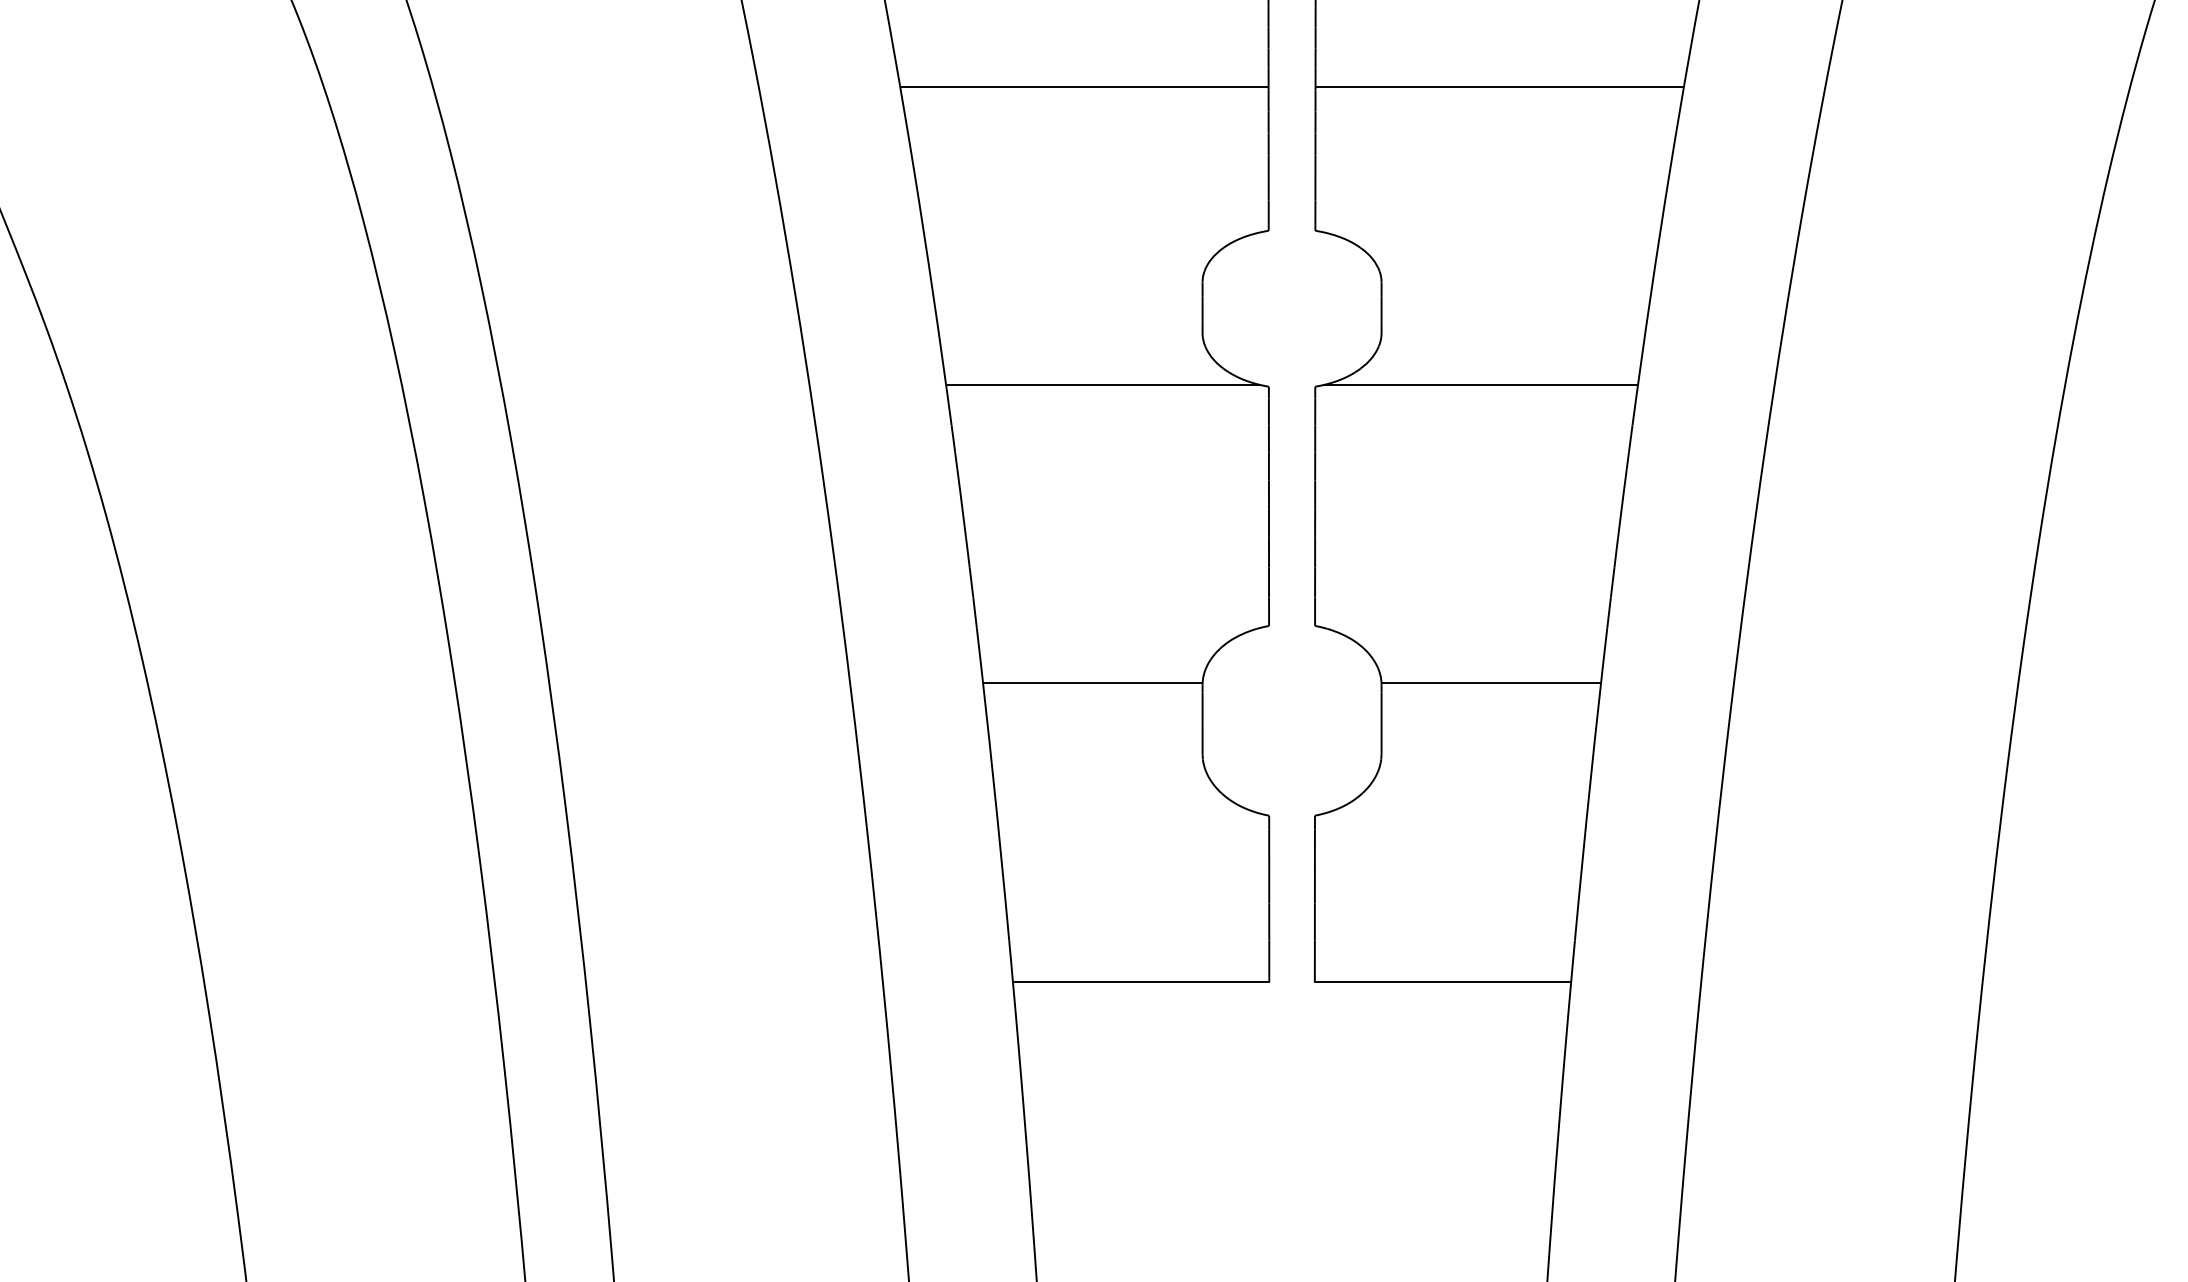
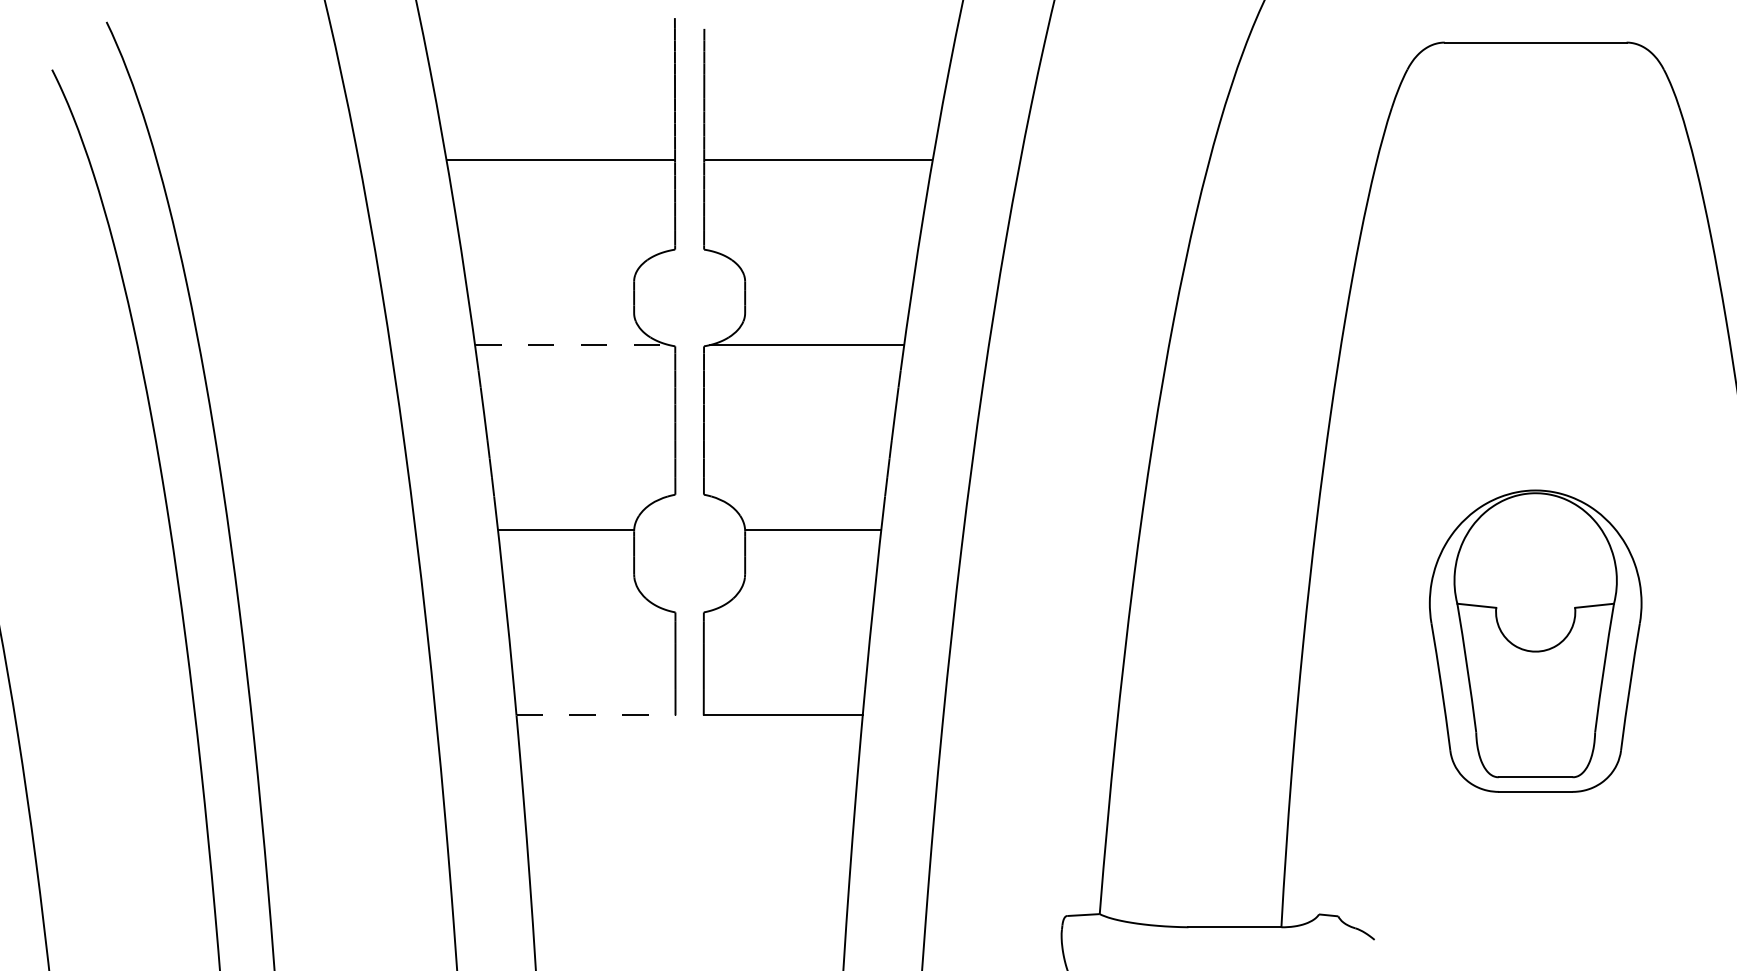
line: (1103, 385) -> (572, 345), solid -> dashed
line: (1141, 981) -> (596, 715), solid -> dashed

